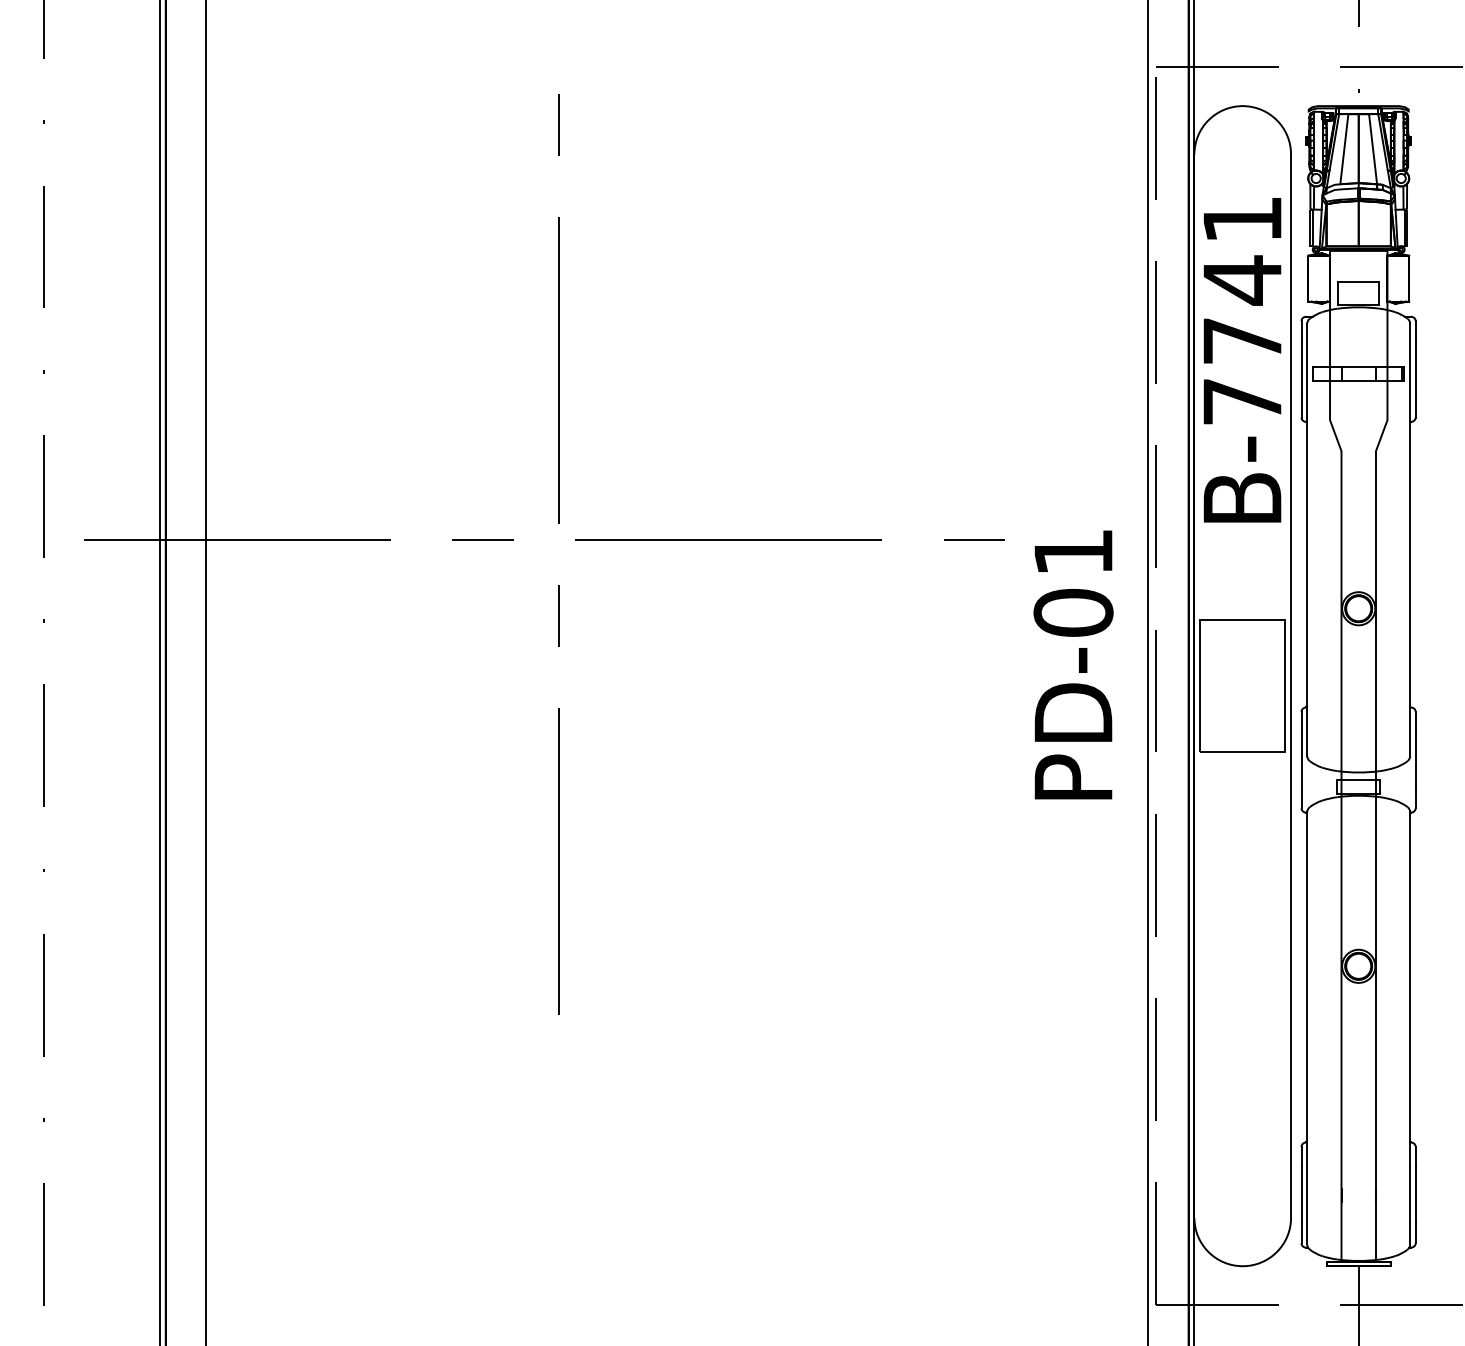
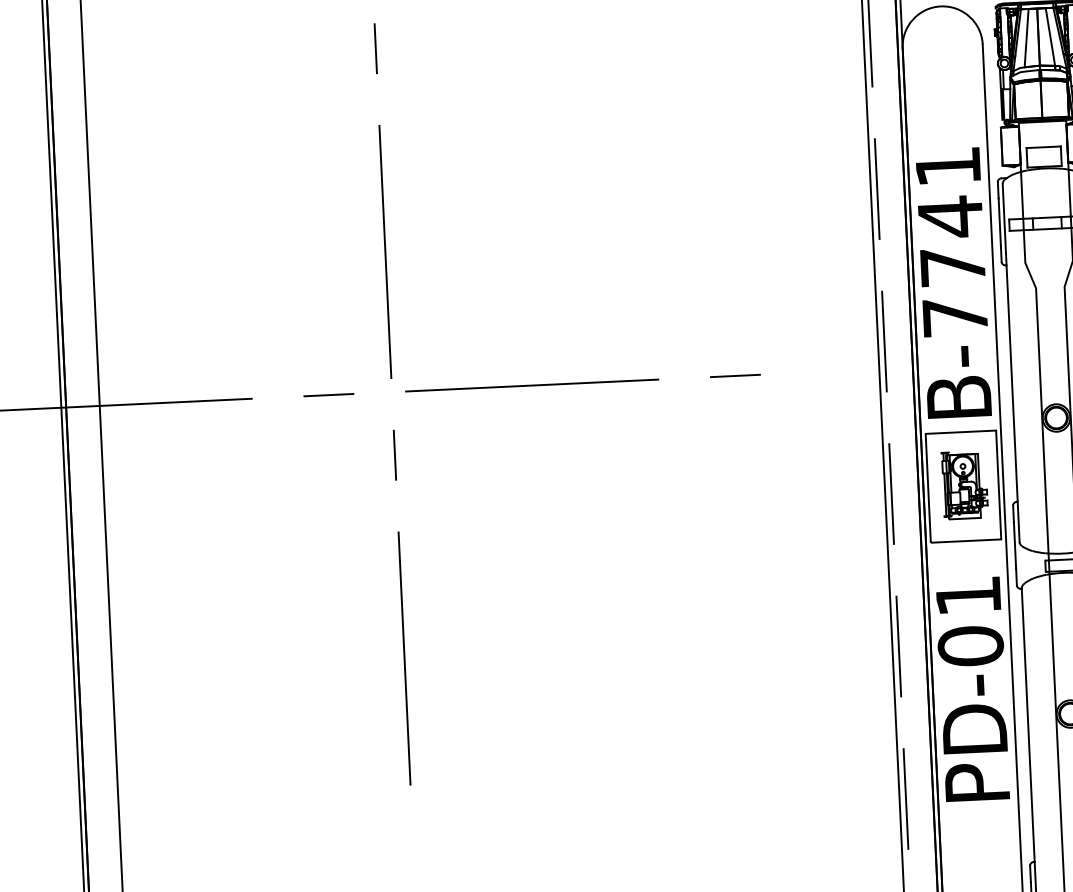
text: (1242, 360) -> (953, 283), moved
text: (1073, 664) -> (972, 688), moved
part: (1244, 684) -> (964, 485), added

